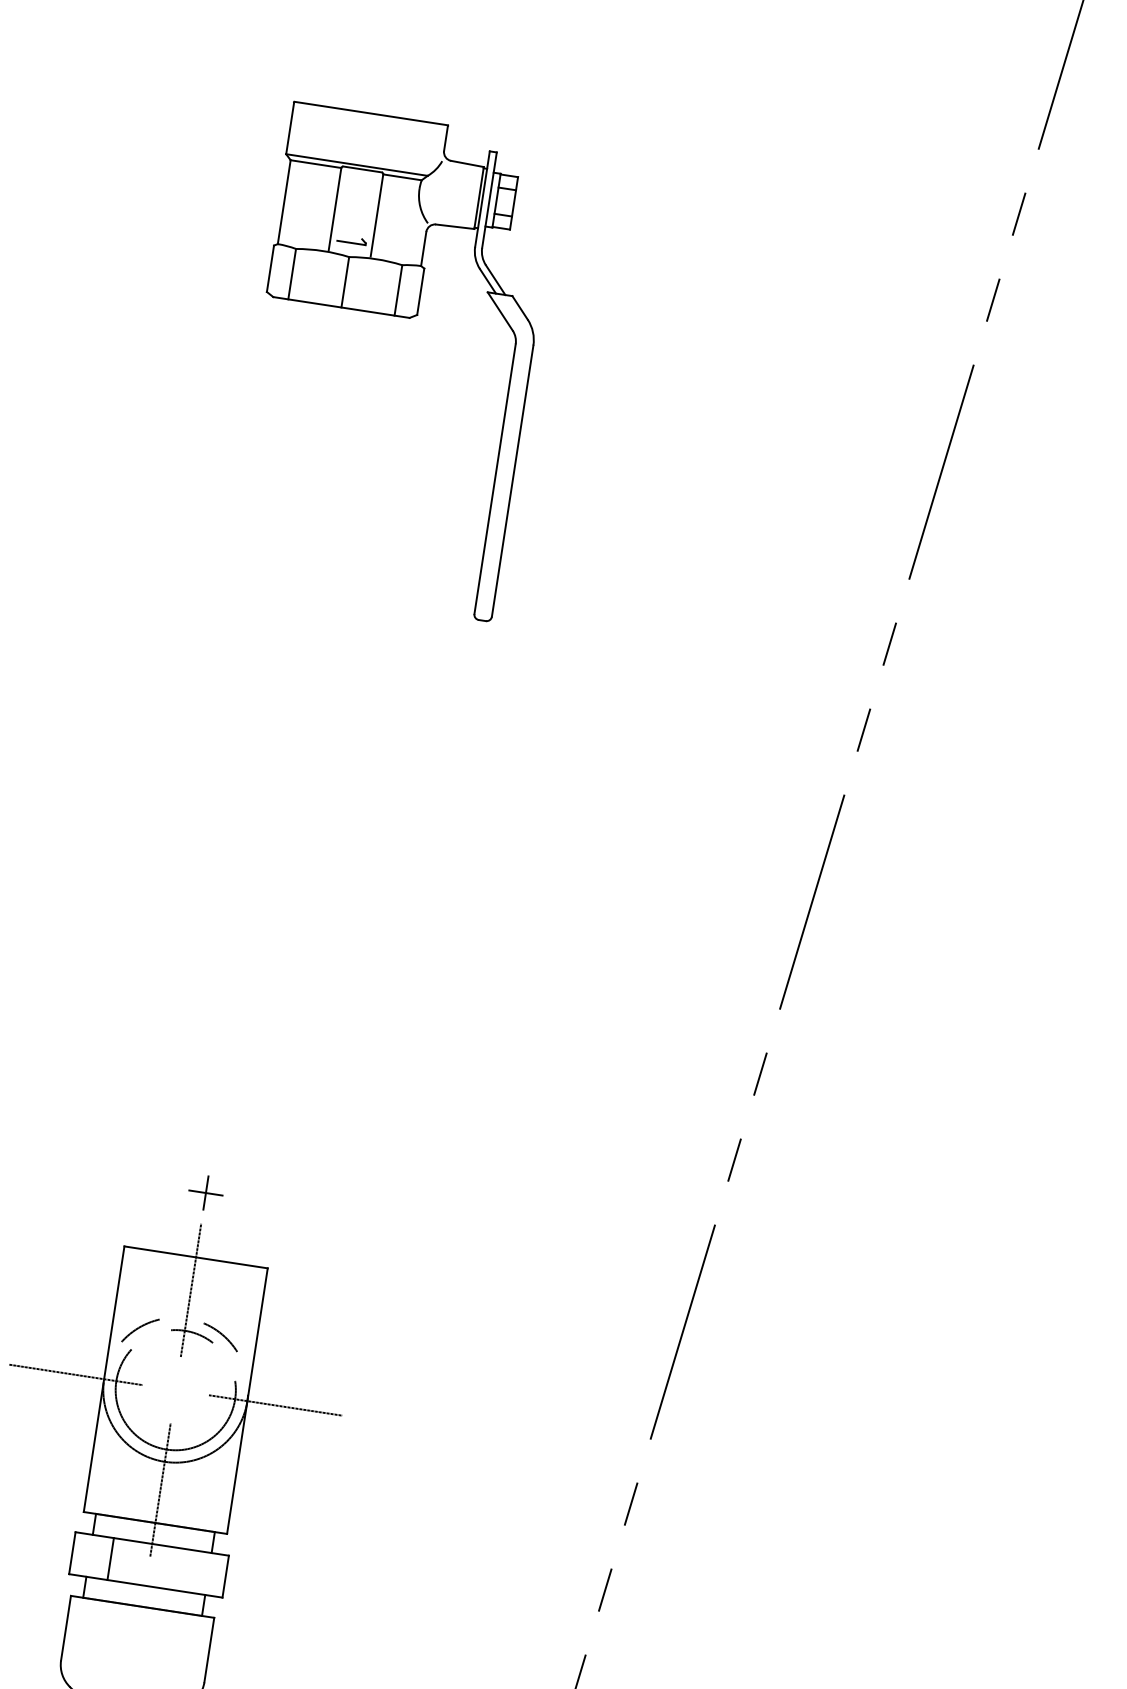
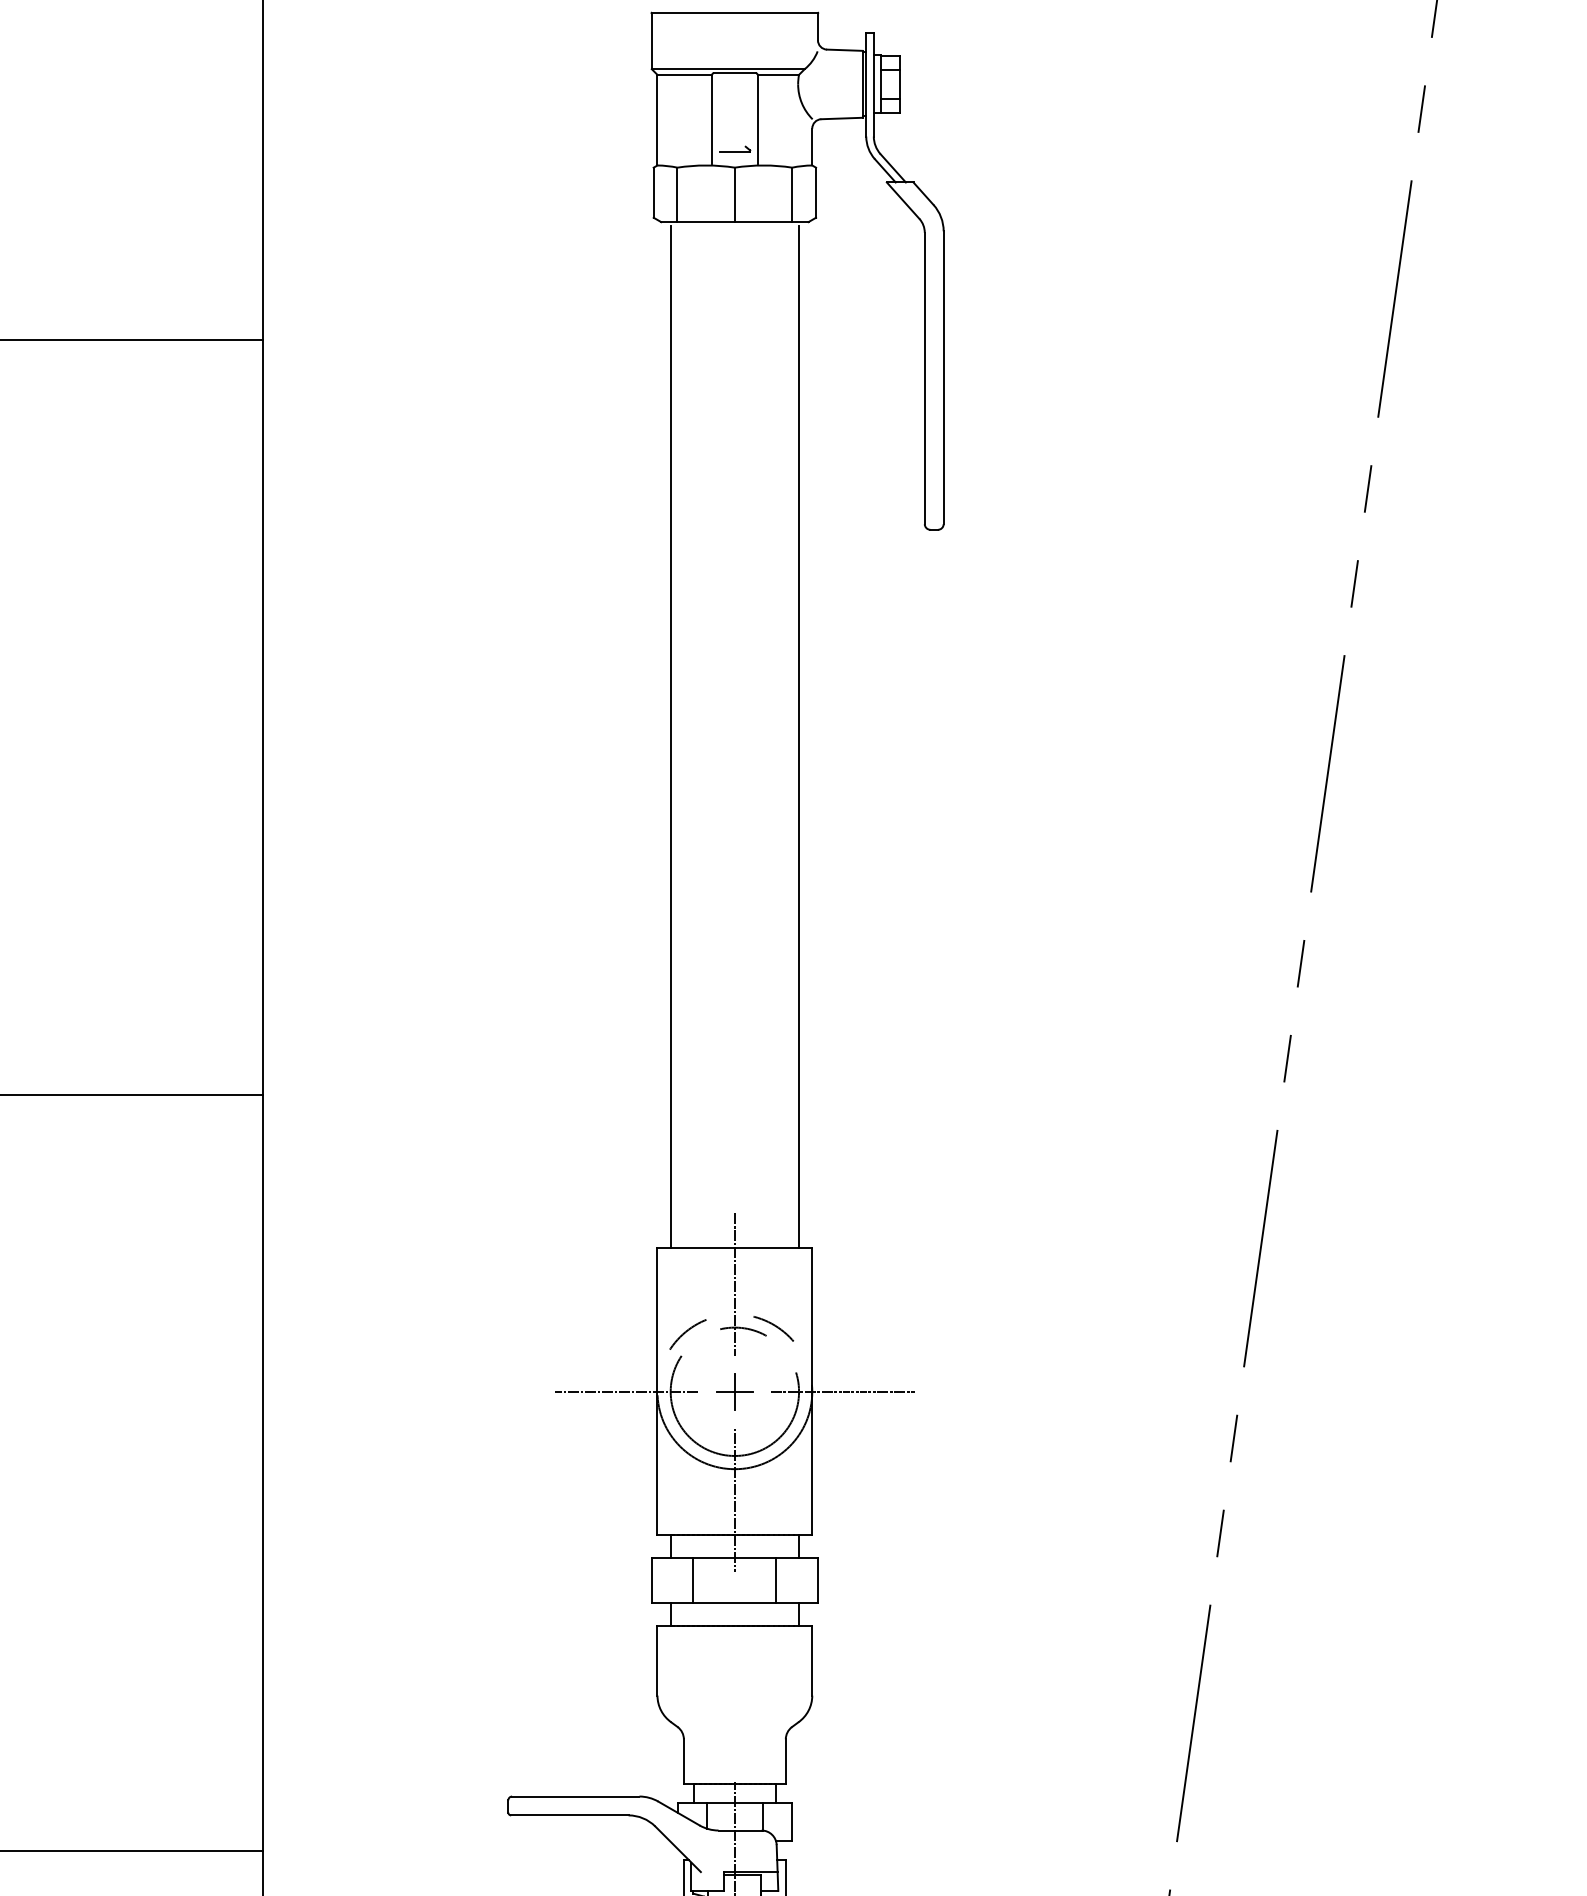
line: (209, 774) -> (670, 736), added
line: (328, 792) -> (799, 736), added
part: (205, 1192) -> (734, 1391), moved
line: (187, 1570) -> (776, 1580), added

